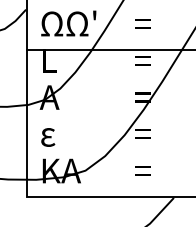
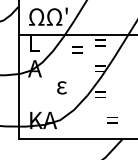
text: (142, 23) -> (77, 49), moved
text: (47, 136) -> (61, 87), moved
text: (142, 171) -> (112, 120), moved

